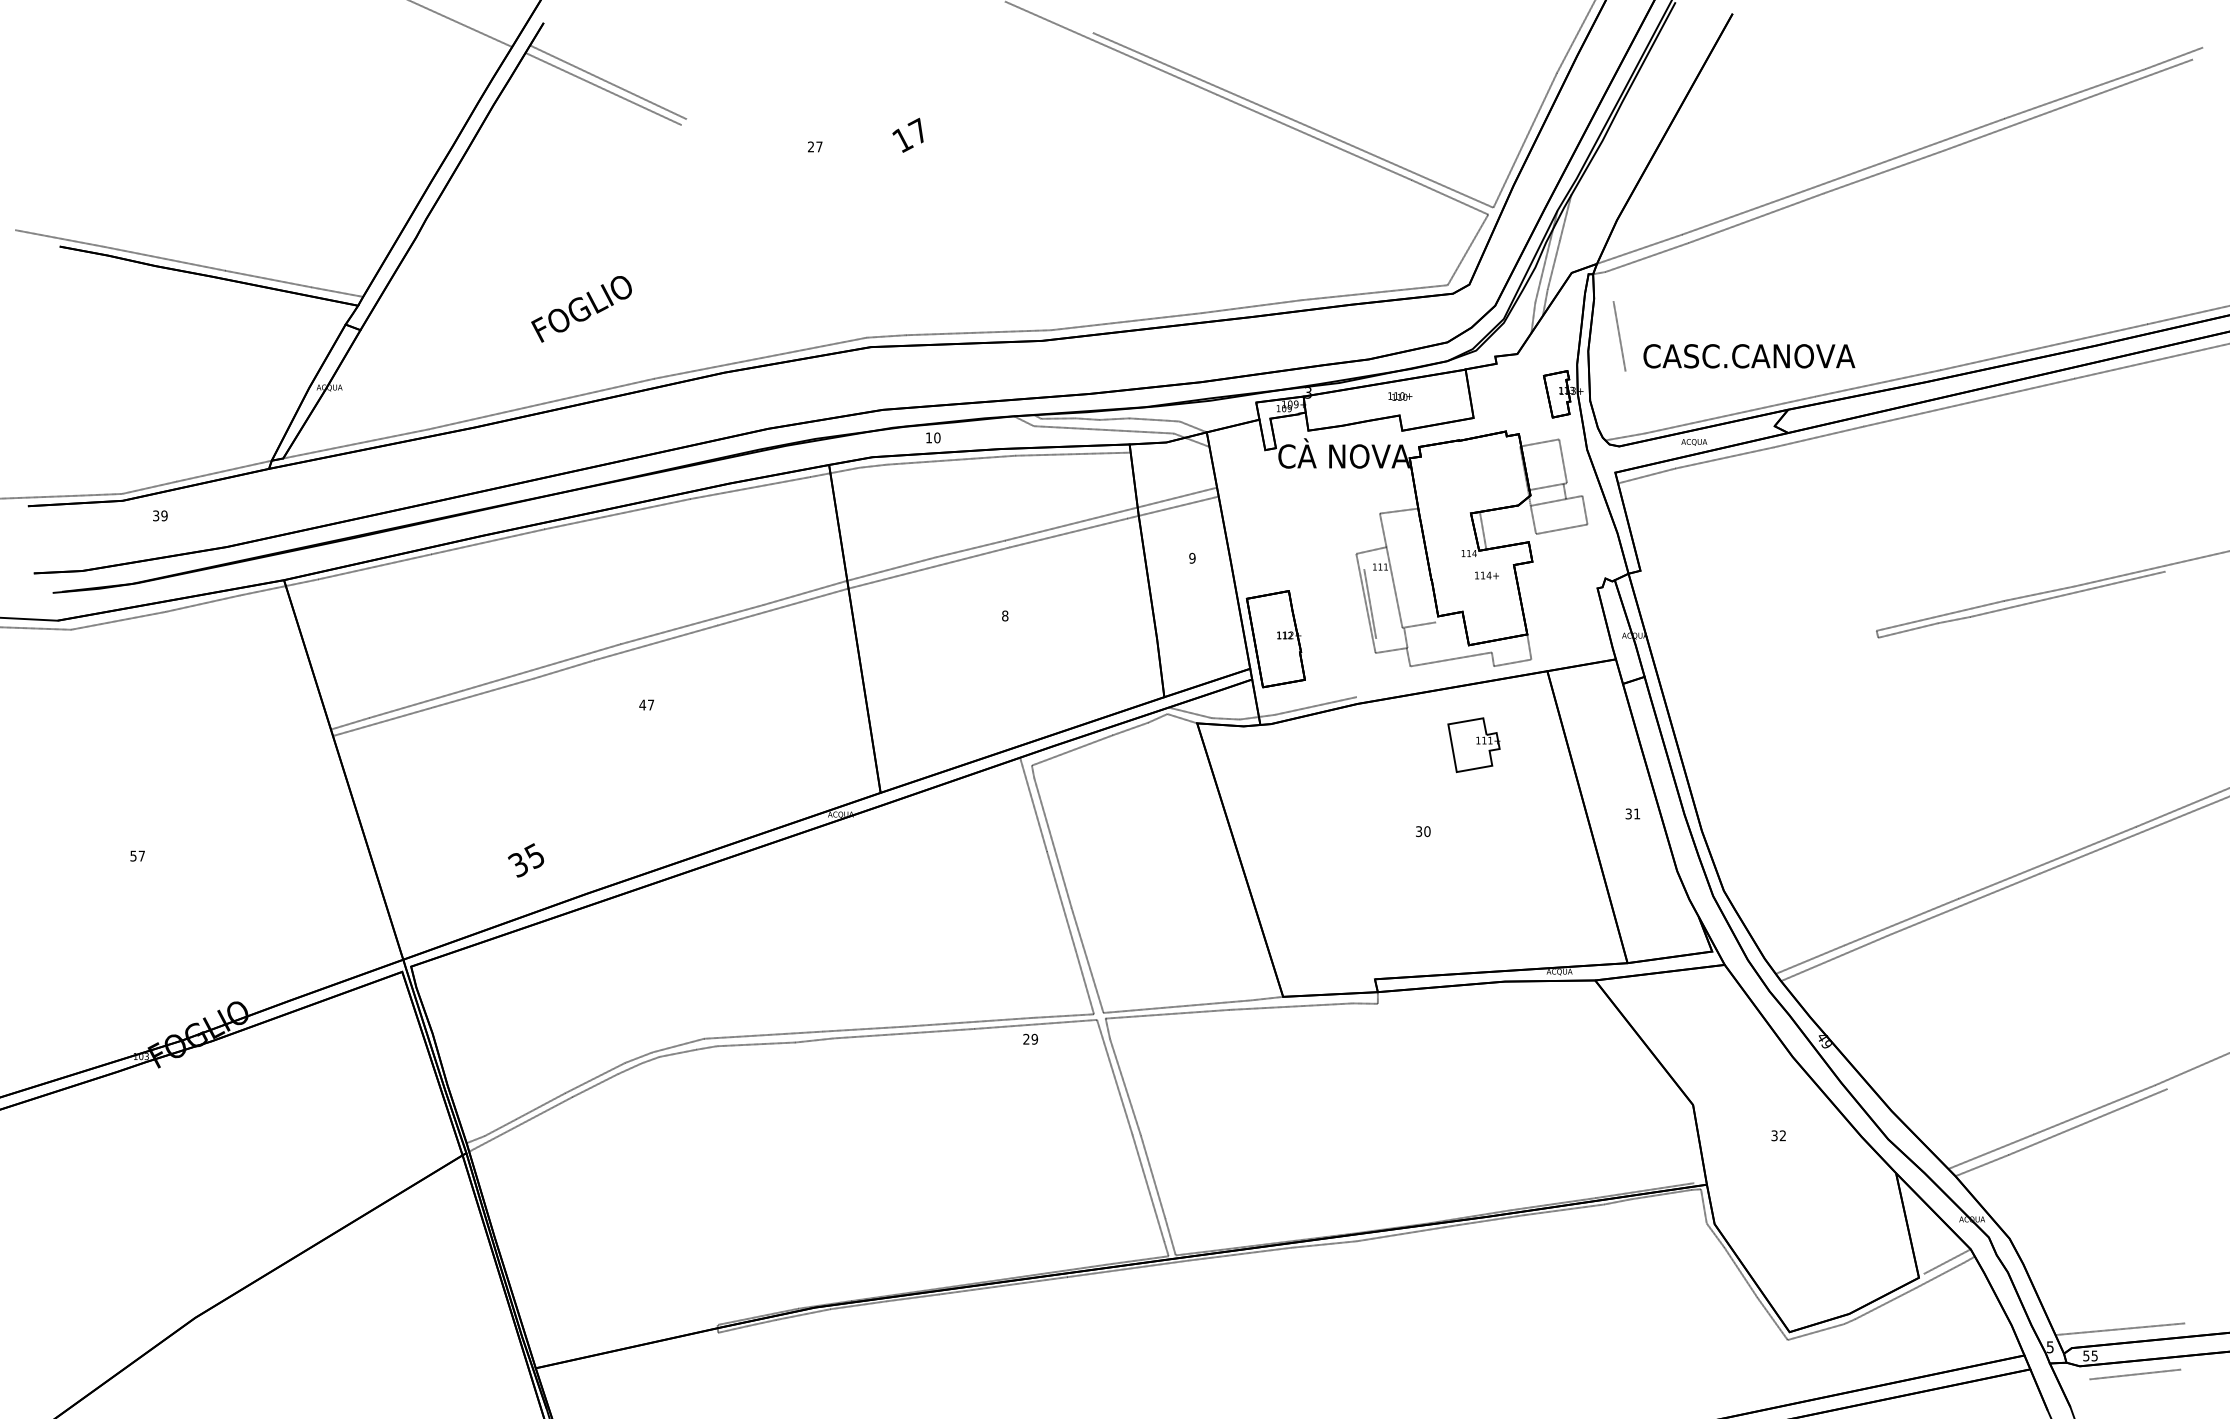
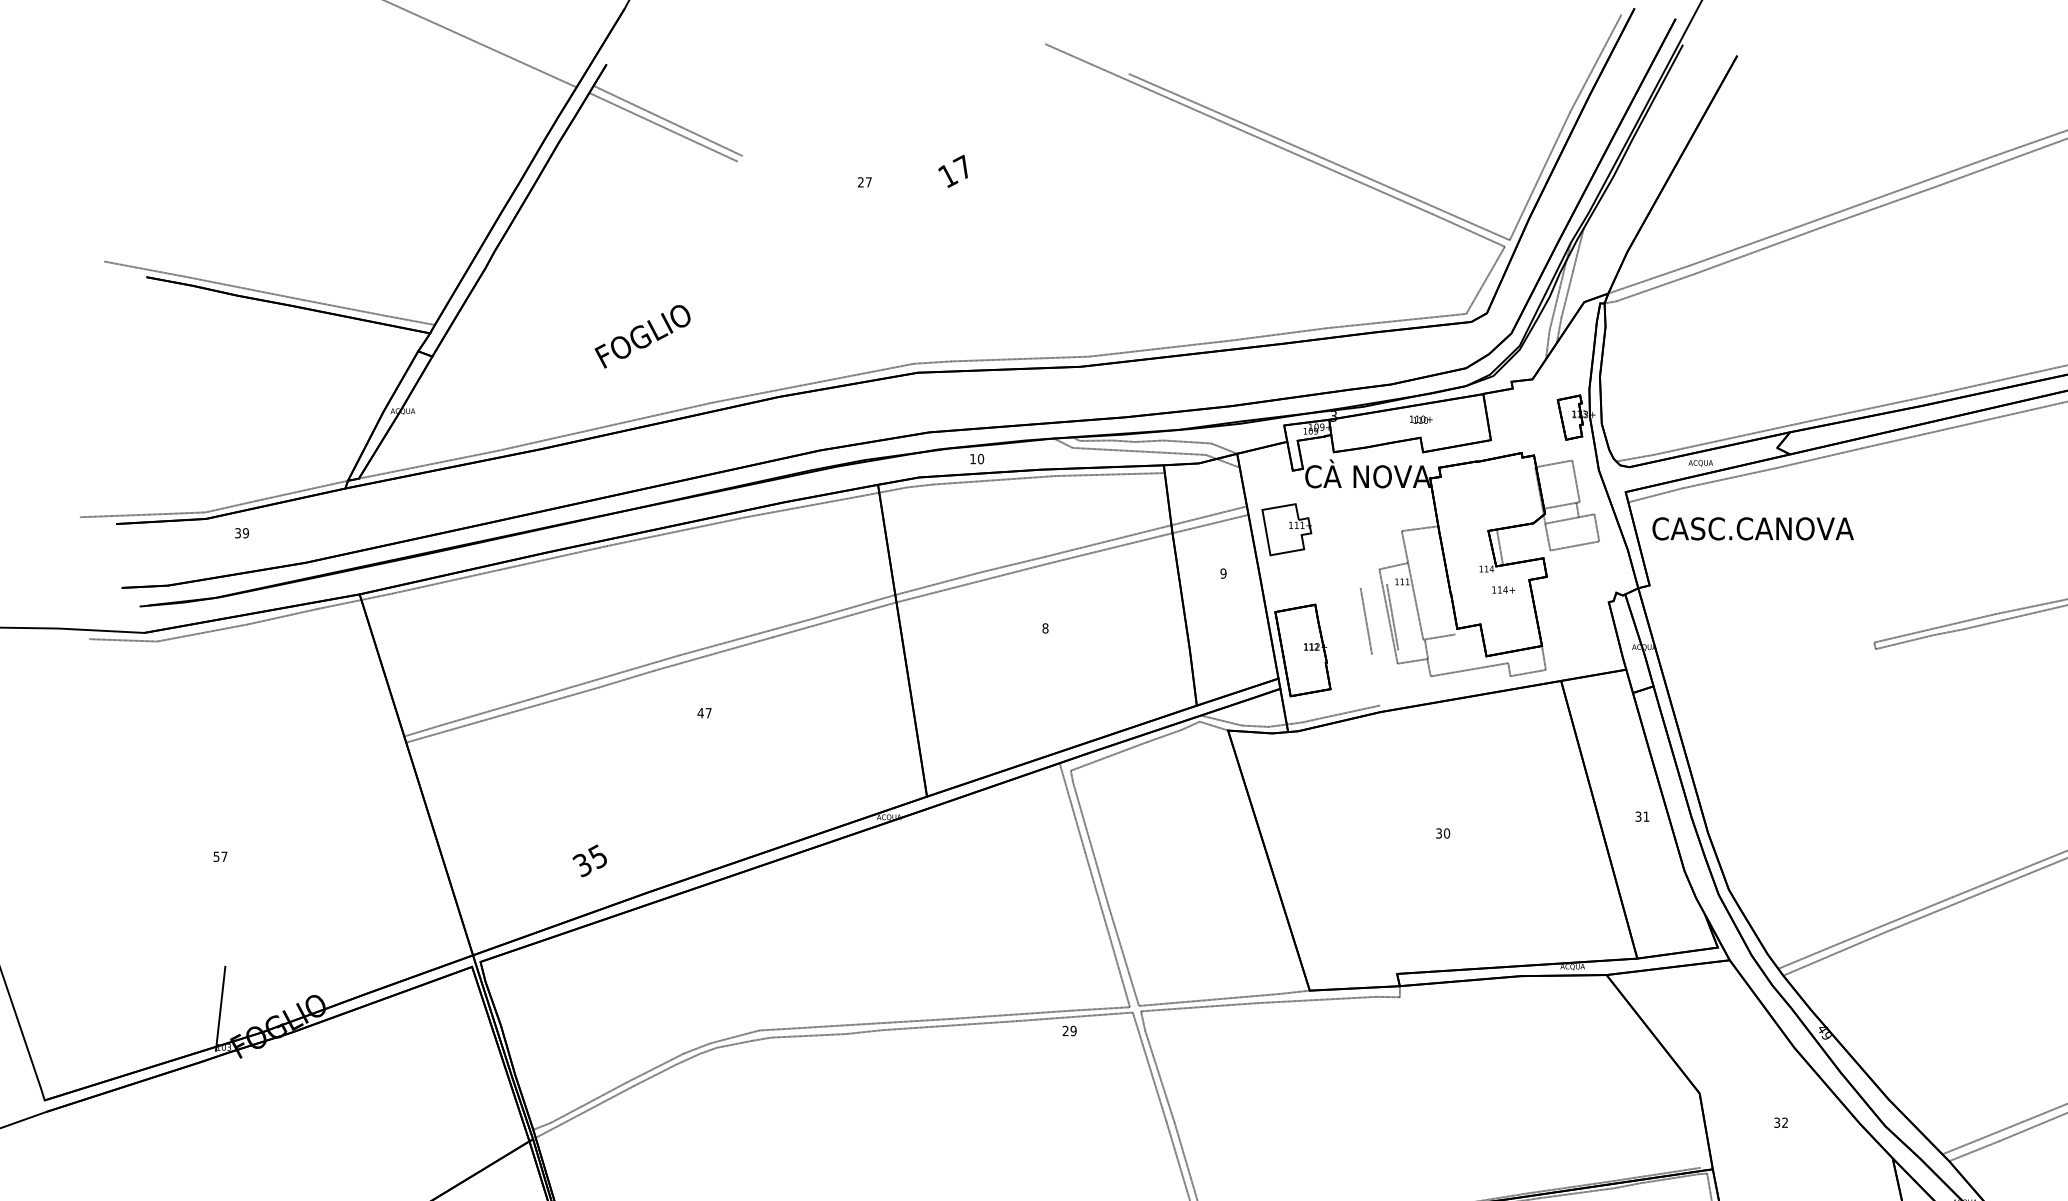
line: (1619, 336) -> (1366, 621), moved
text: (1749, 356) -> (1753, 529), moved
part: (1473, 745) -> (1286, 530), moved
line: (137, 1015) -> (220, 1008), added

